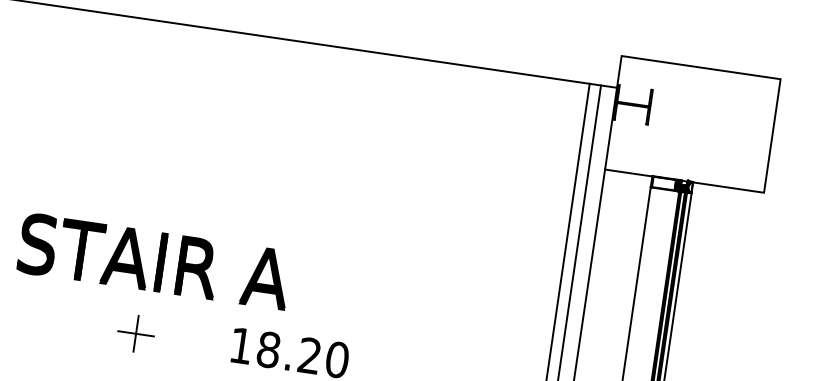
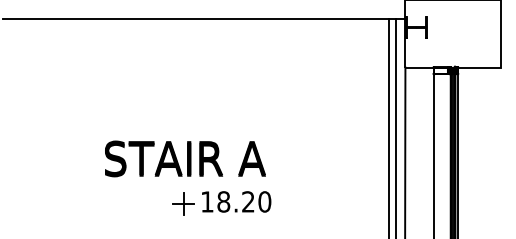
text: (154, 260) -> (185, 158), moved
part: (135, 333) -> (183, 203), moved

